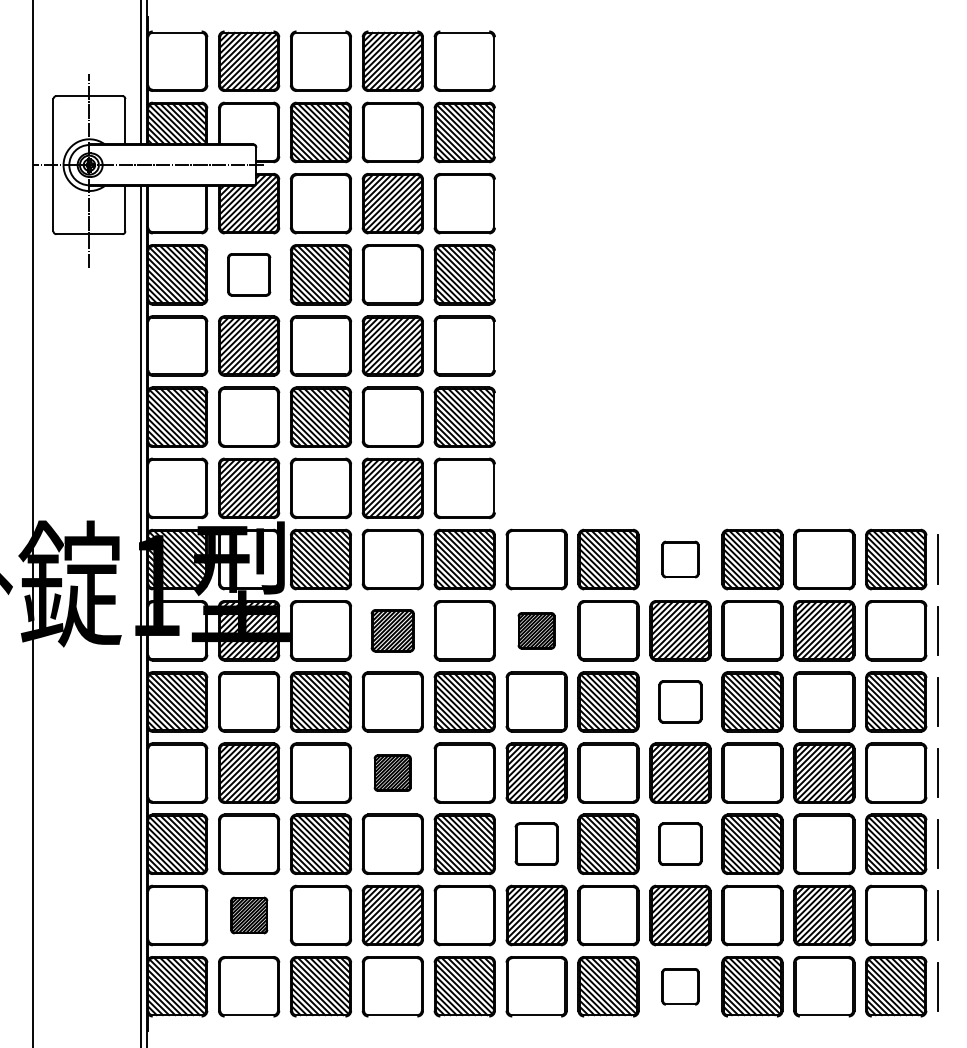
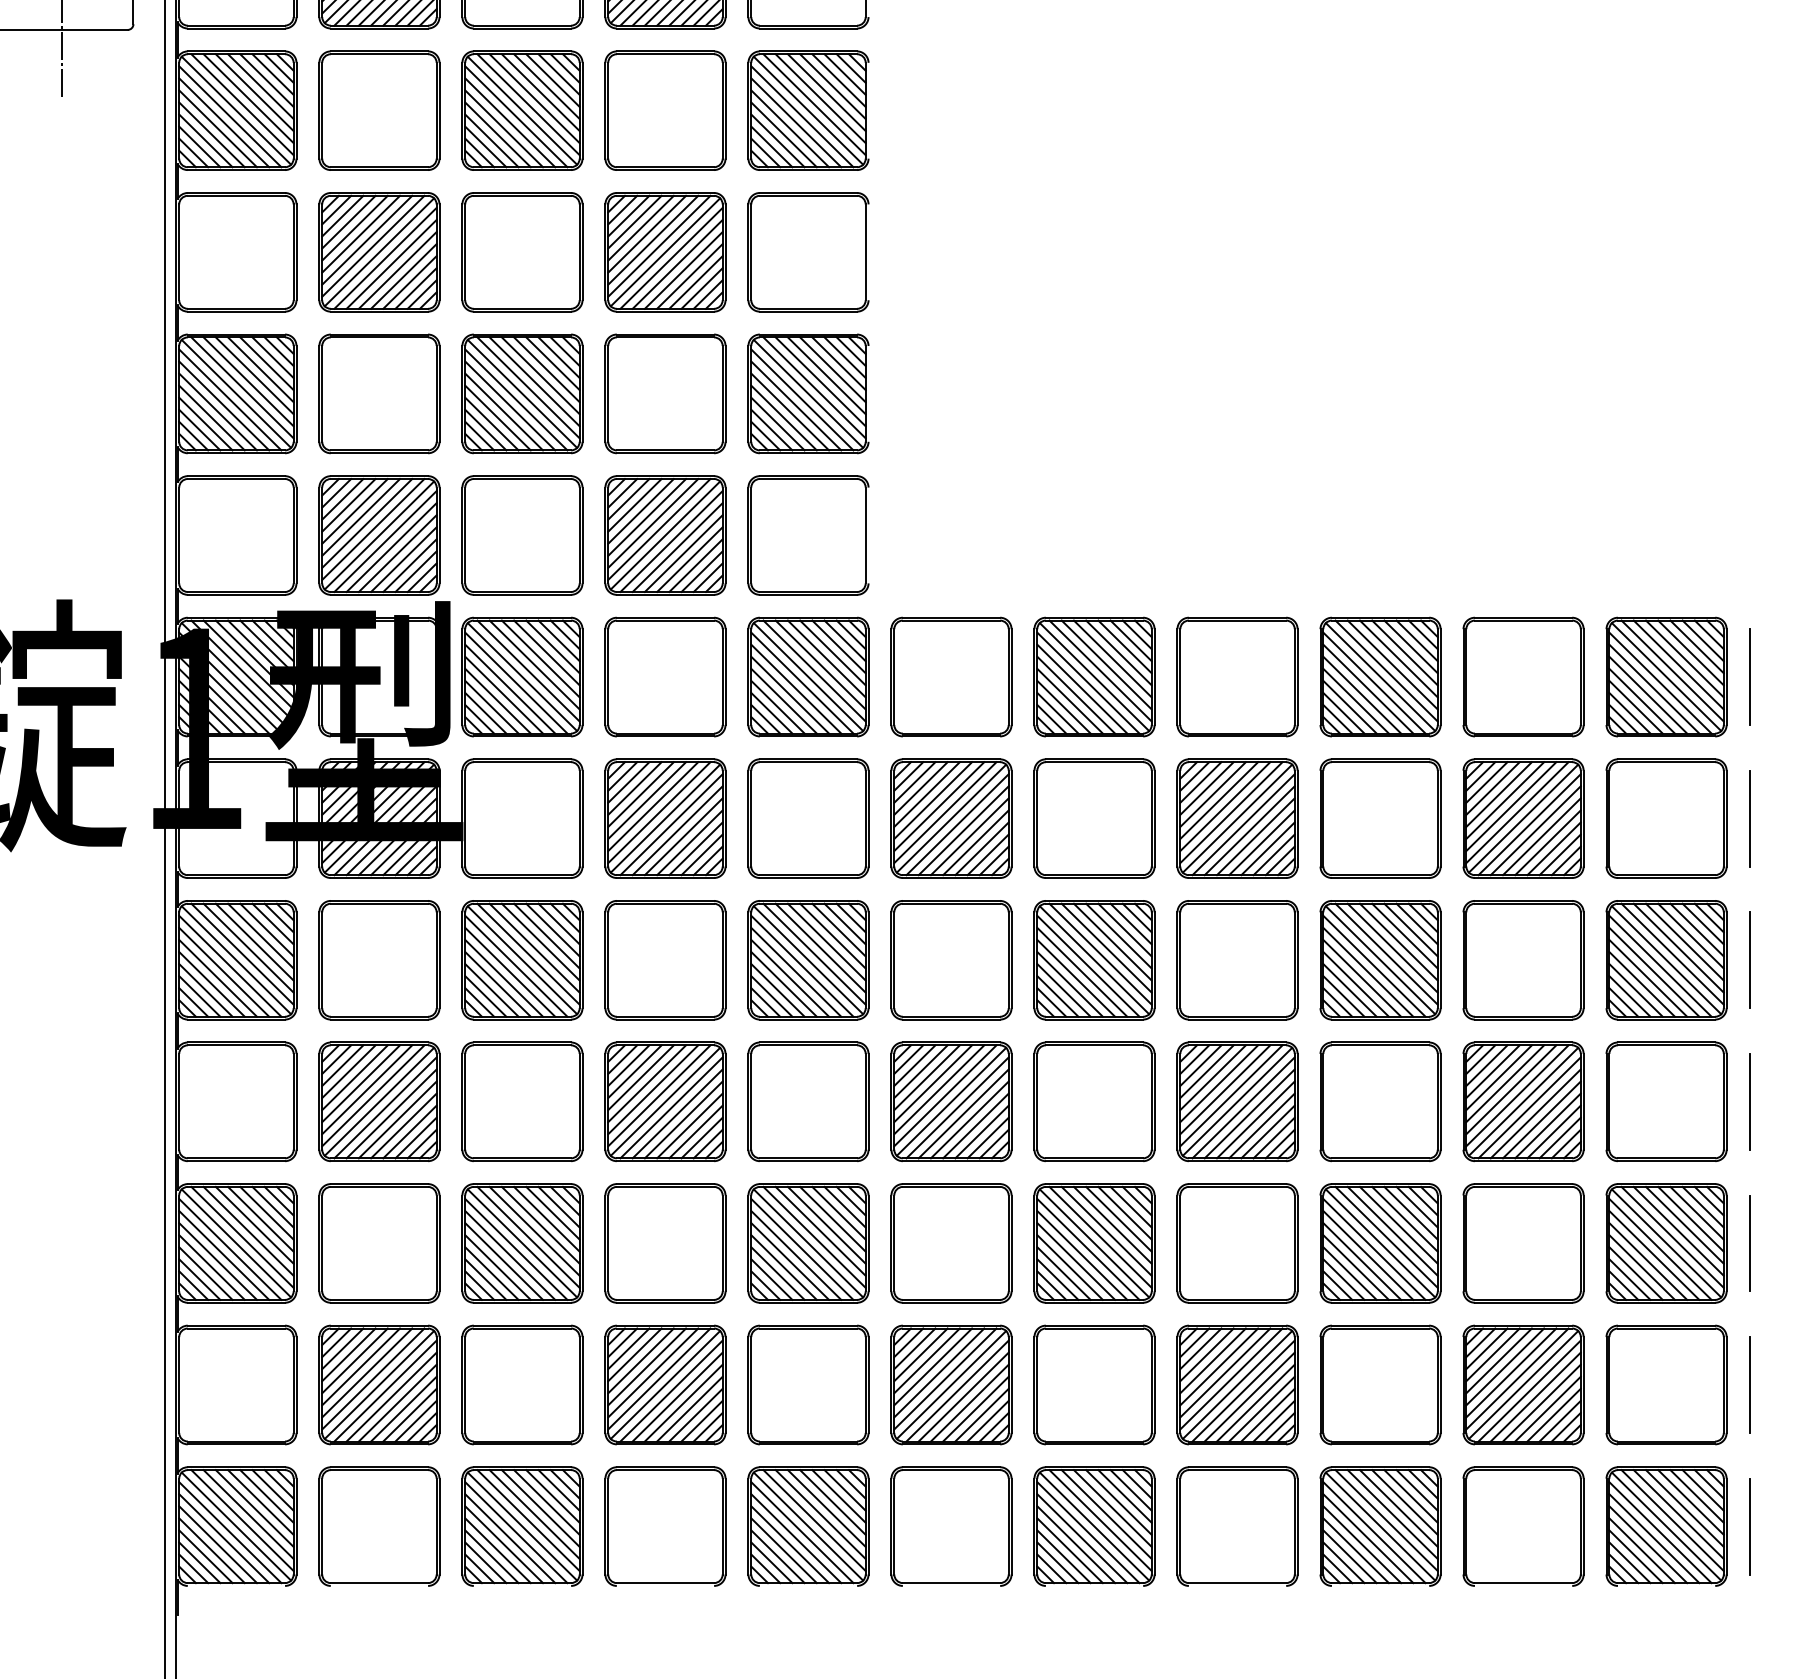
part: (249, 274) -> (380, 110), size x1.43
part: (680, 559) -> (1237, 676), size x1.67
part: (392, 630) -> (664, 818), size x1.43
part: (536, 630) -> (951, 818), size x1.67
part: (680, 701) -> (1237, 959), size x1.43
part: (392, 772) -> (664, 1100), size x1.67
part: (536, 843) -> (951, 1241), size x1.43
part: (680, 843) -> (1237, 1241), size x1.43
part: (249, 915) -> (380, 1384), size x1.67
part: (680, 986) -> (1237, 1526), size x1.67

